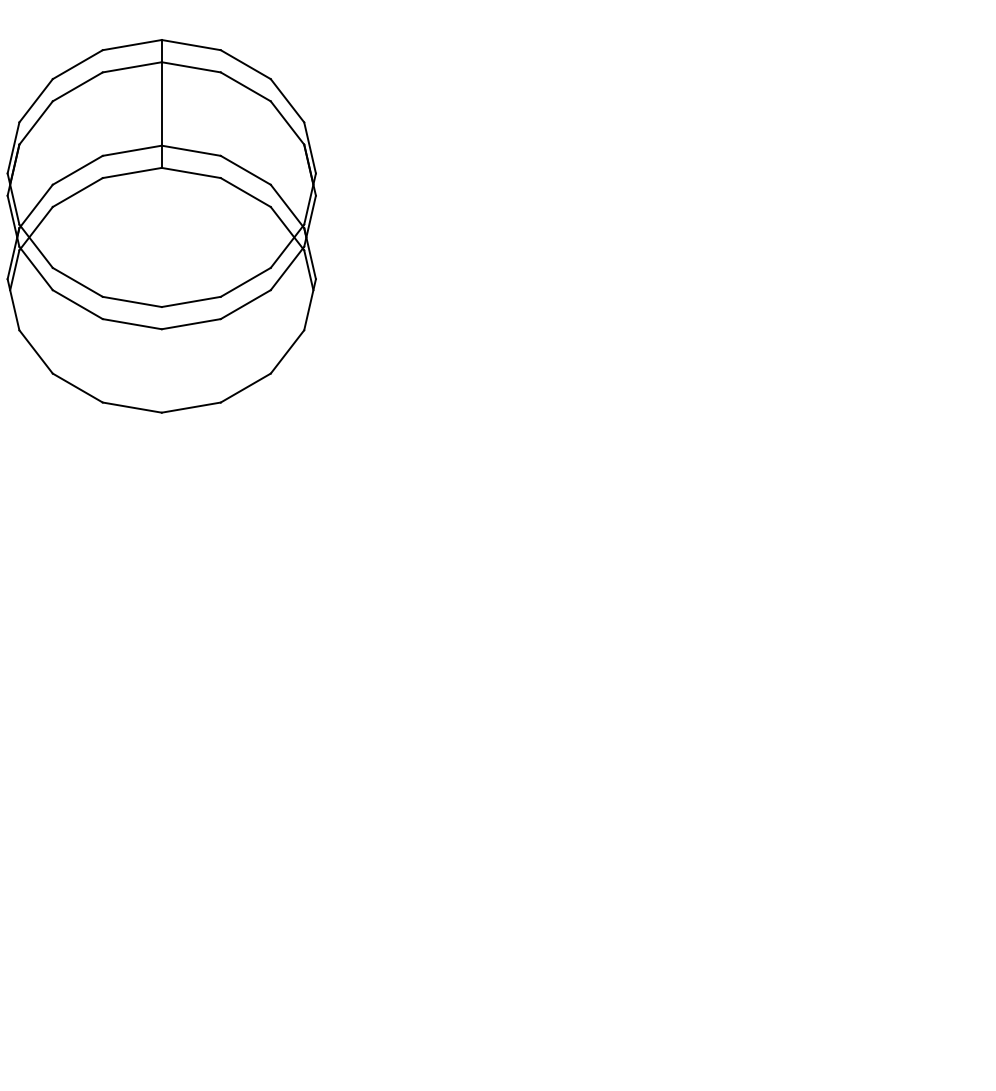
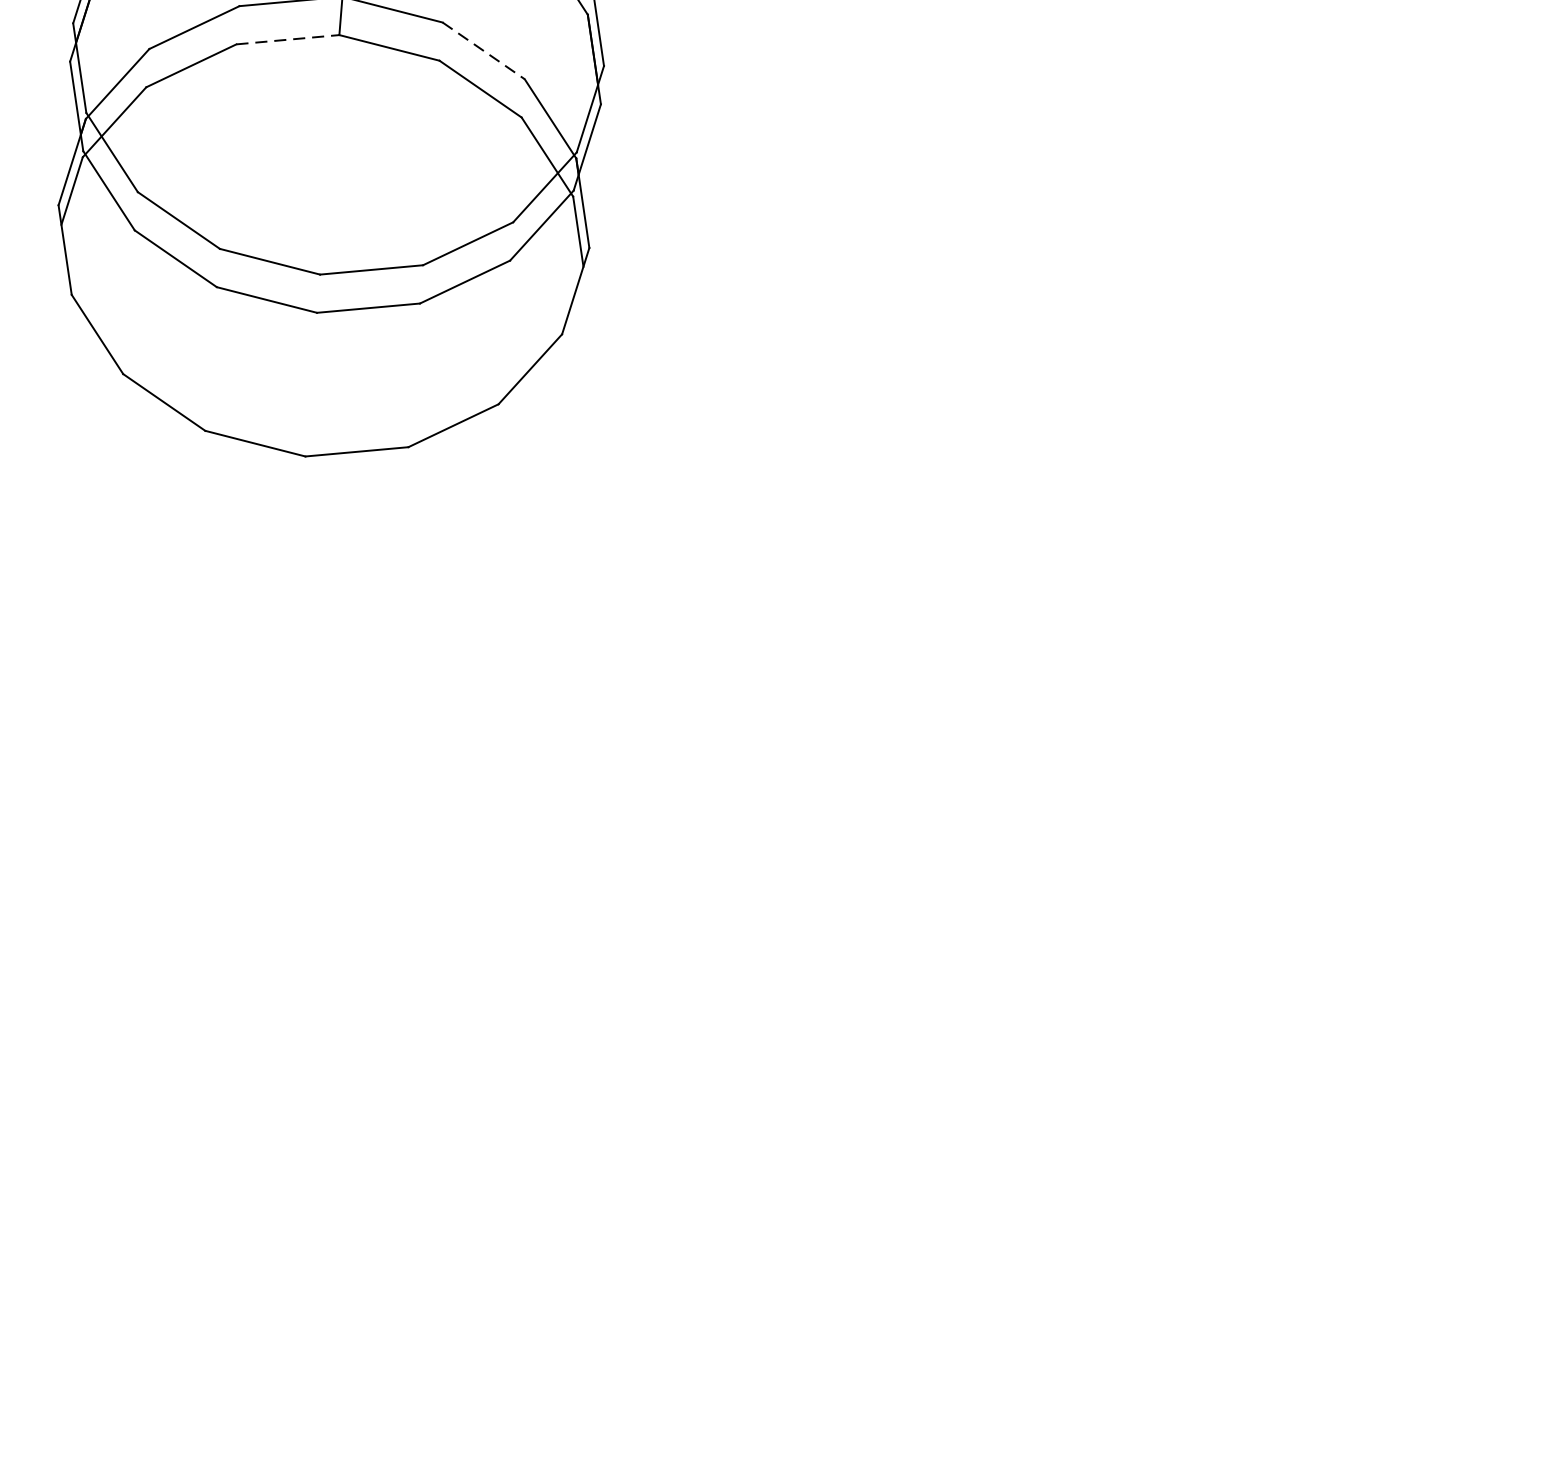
line: (245, 170) -> (483, 51), solid -> dashed
line: (132, 172) -> (288, 38), solid -> dashed

